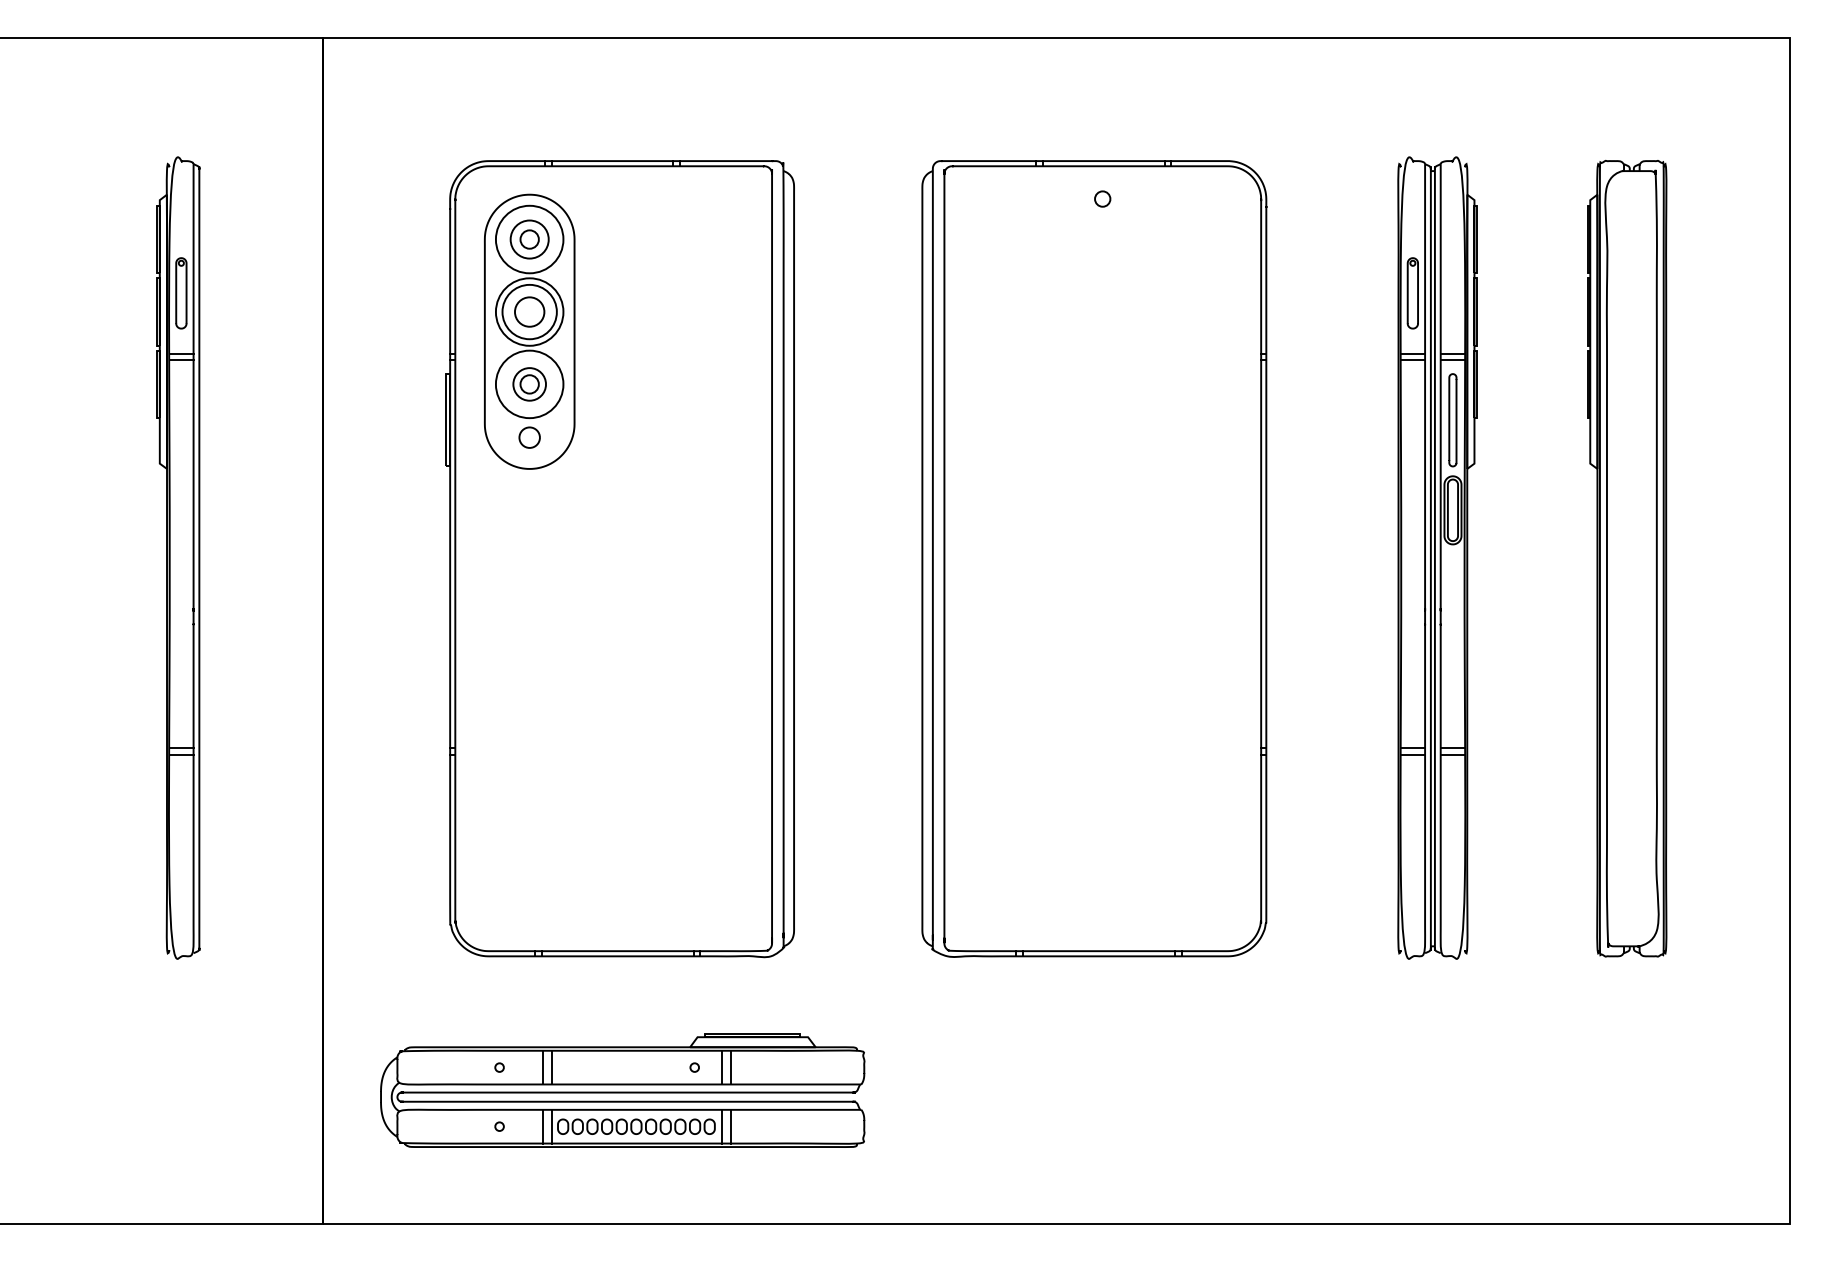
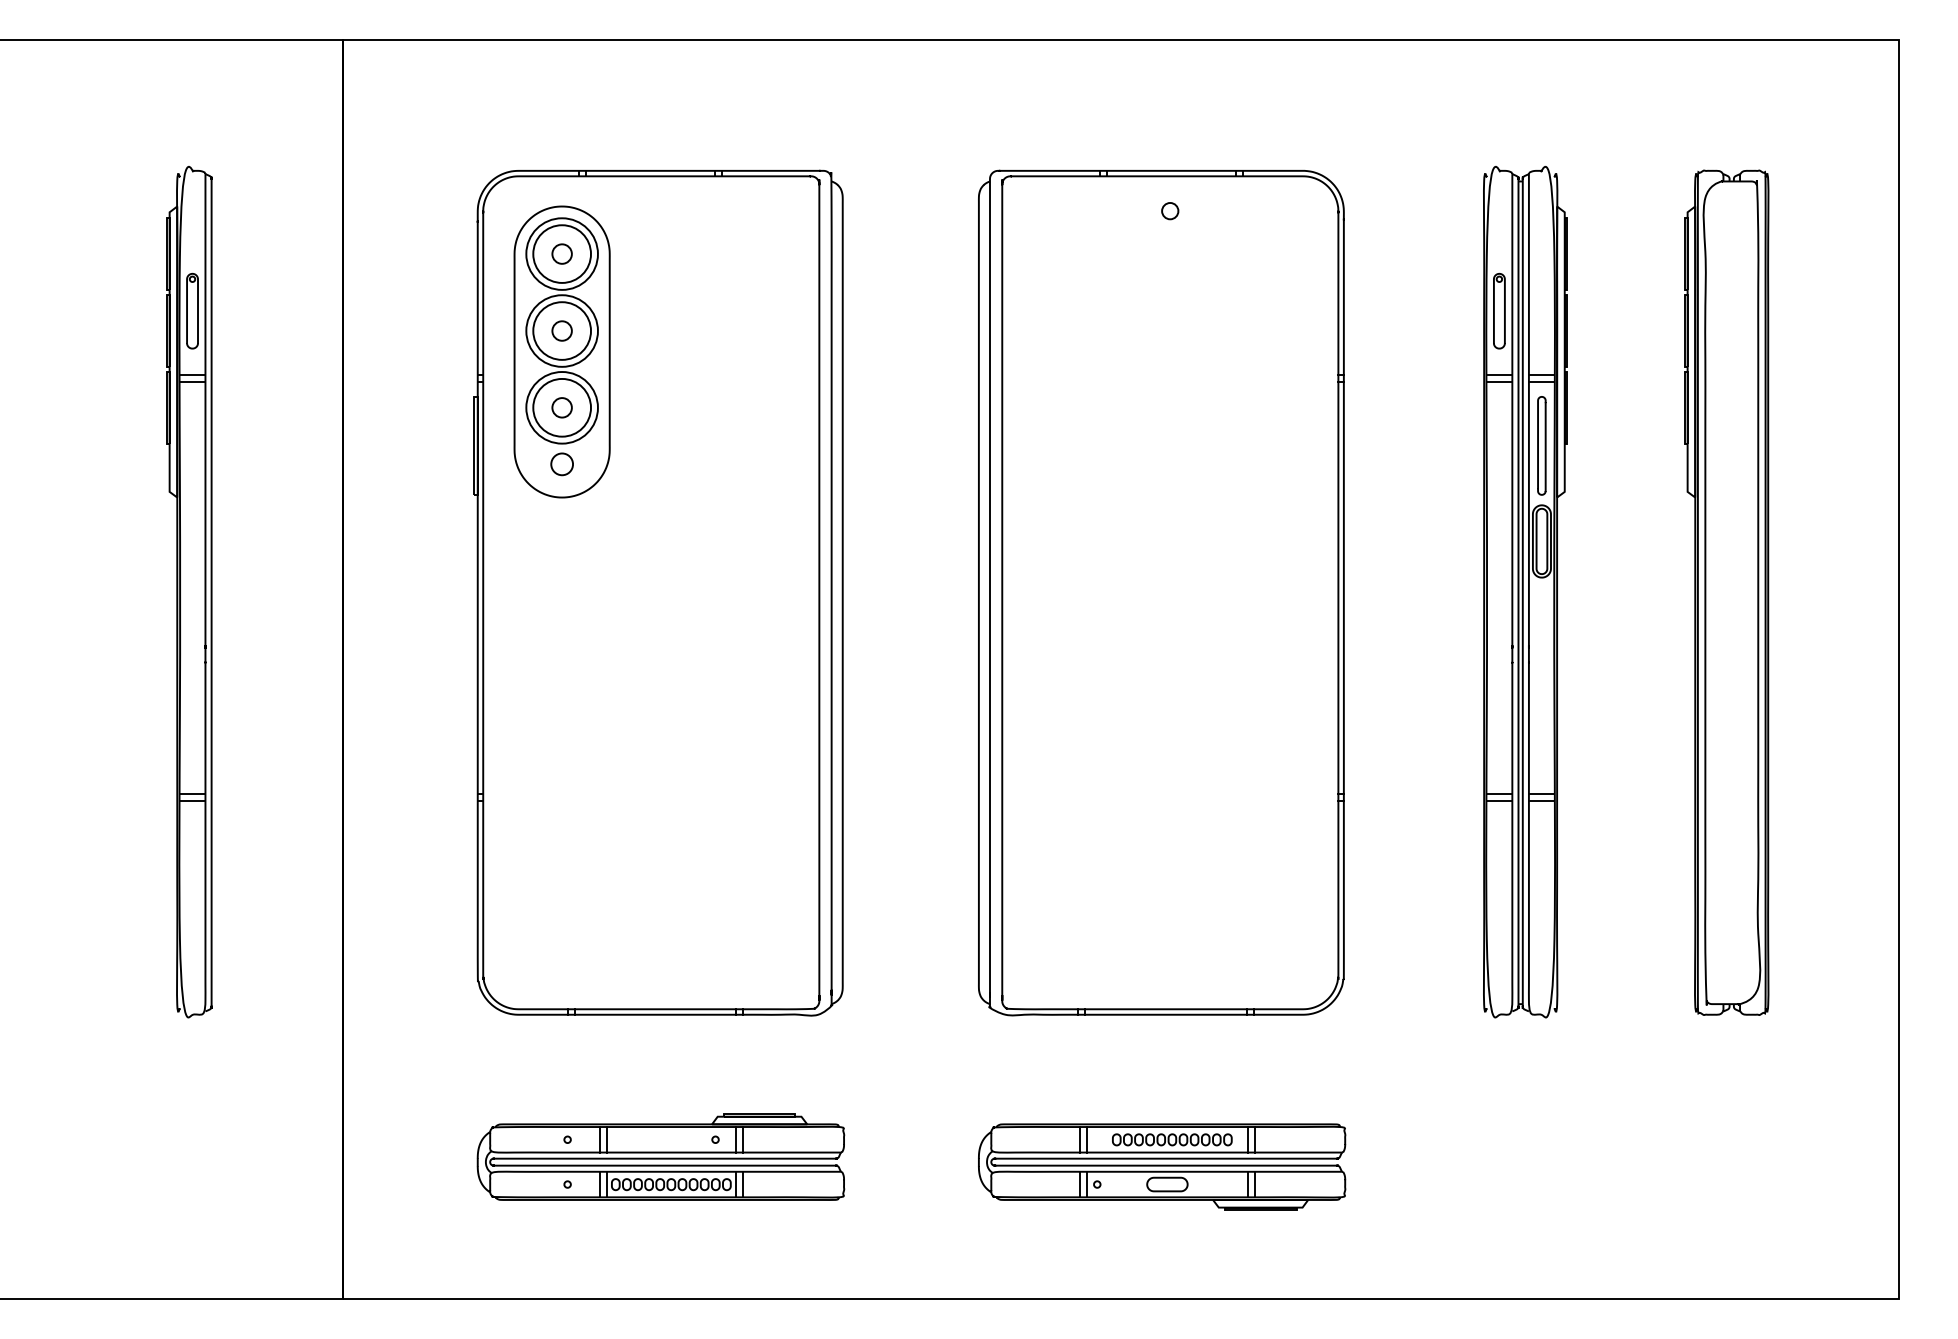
circle: (529, 239) -> (561, 254), size x1.43
circle: (529, 311) -> (561, 330), size x0.62
circle: (529, 384) -> (561, 407), size x1.67
part: (622, 1090) -> (660, 1157), size x0.71
part: (1094, 1099) -> (1161, 1166), added

